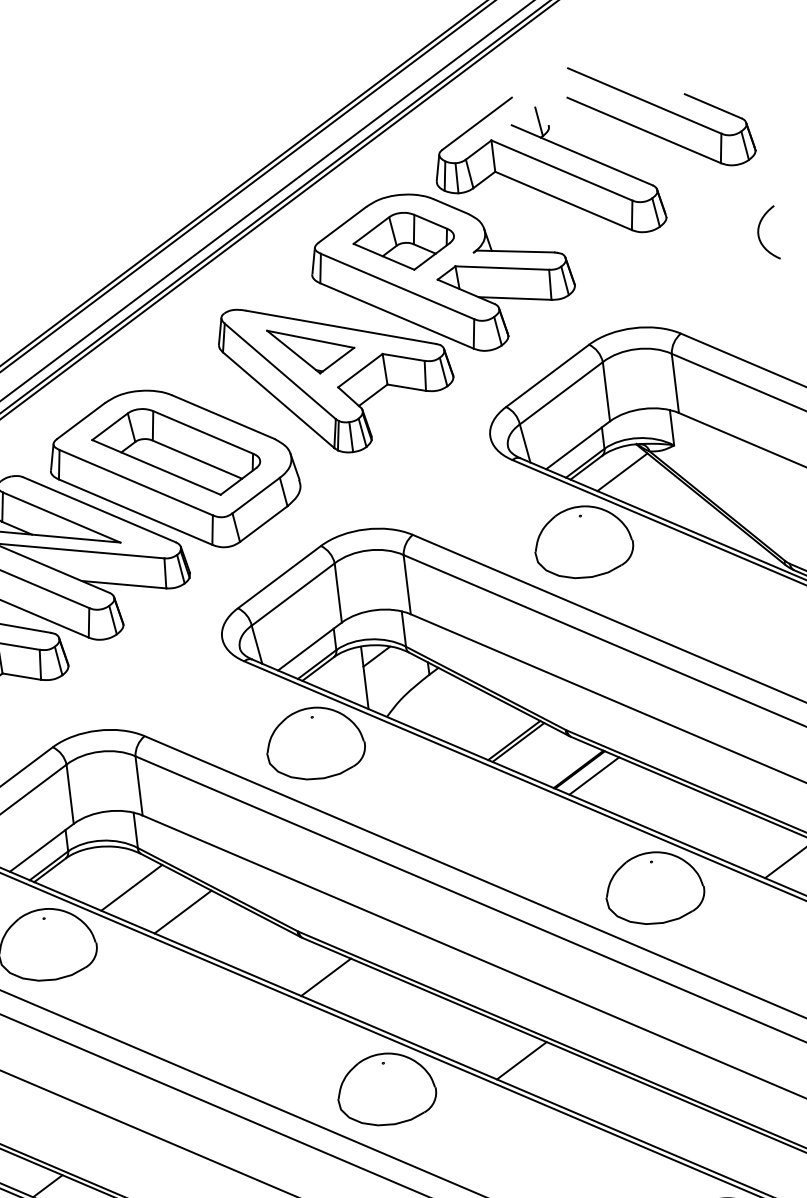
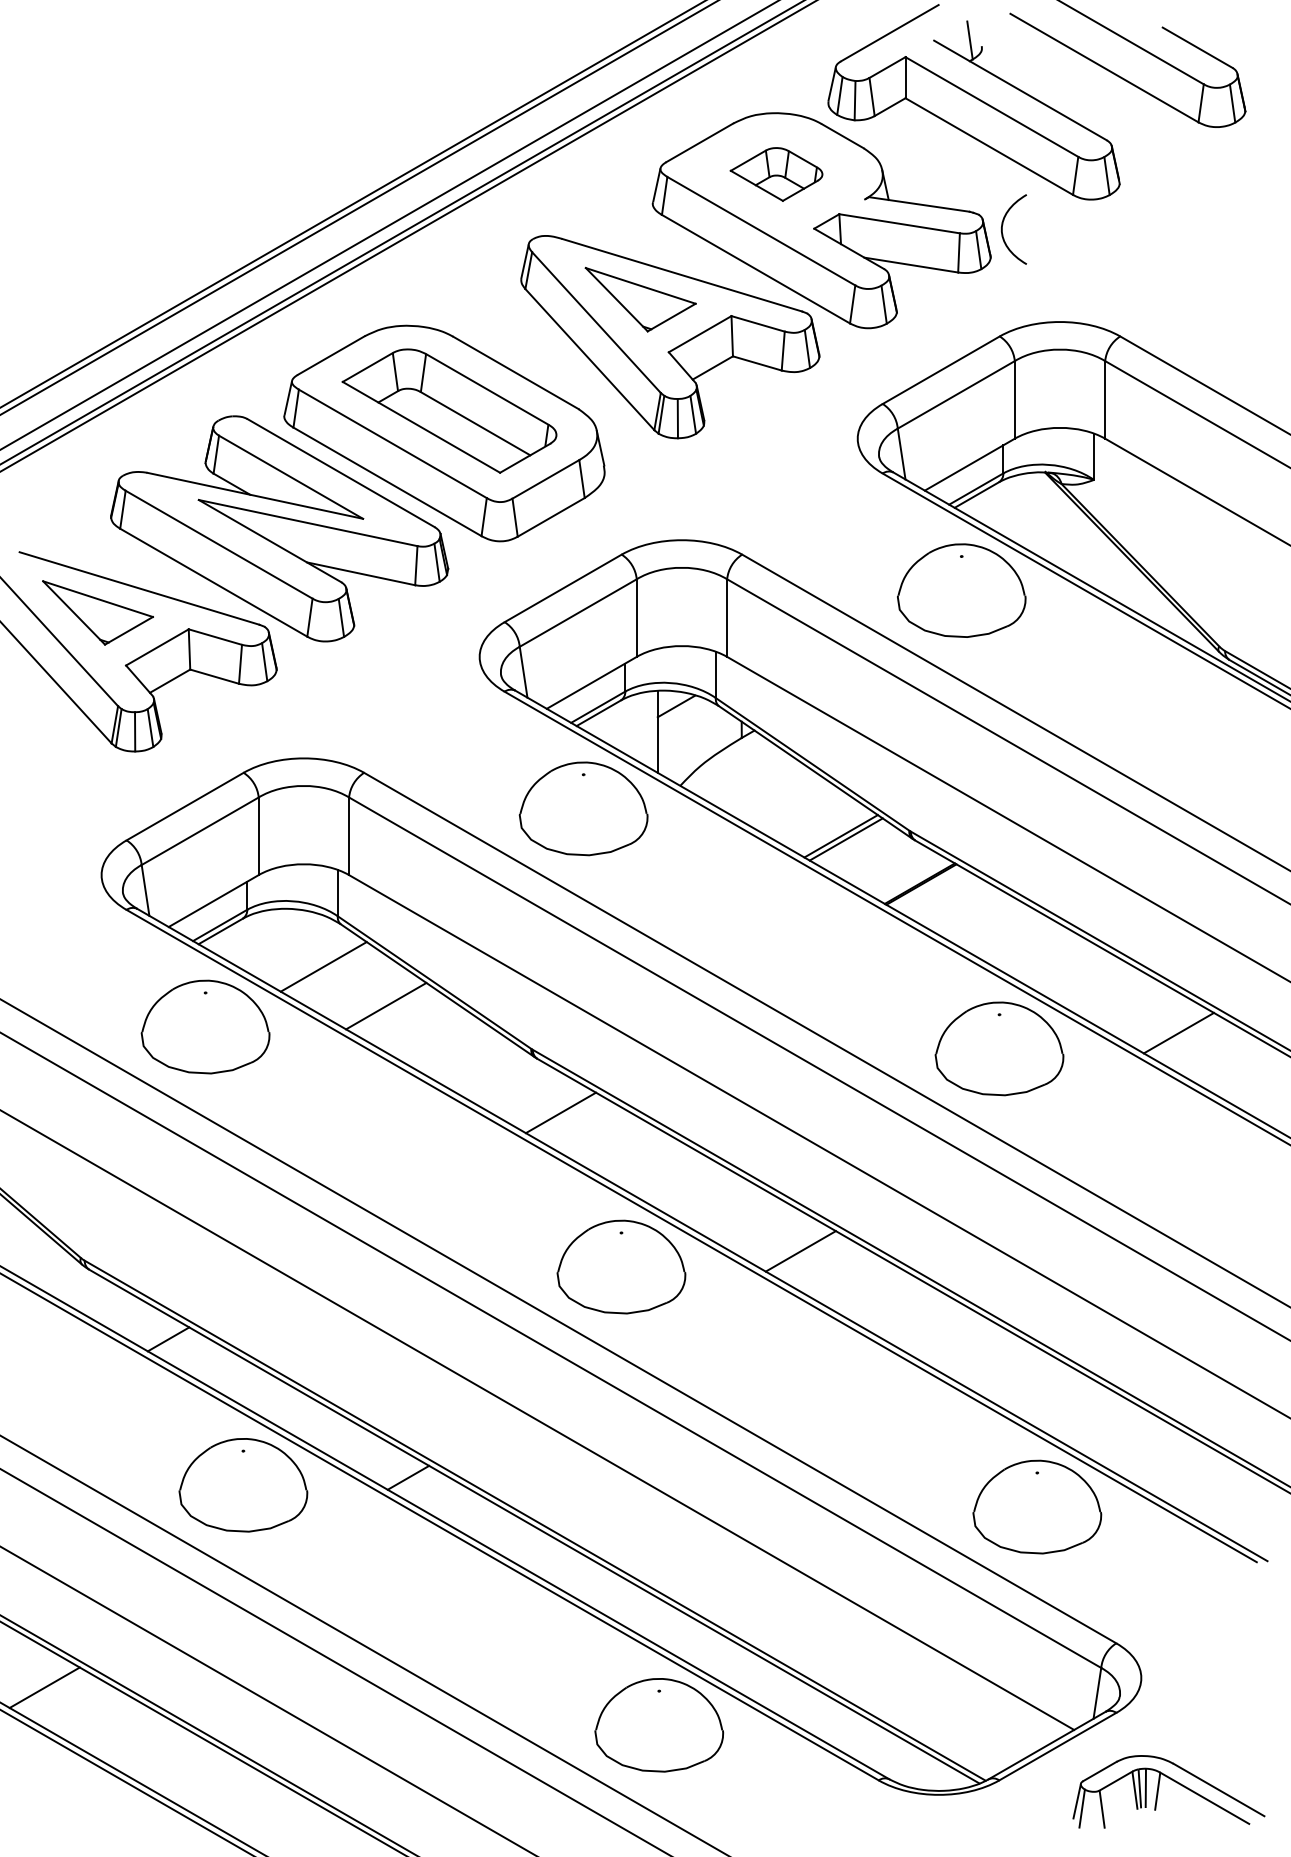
curve: (758, 234) -> (1002, 229), moved
part: (403, 241) -> (776, 174), size x0.7
line: (622, 472) -> (1022, 506), removed
line: (593, 775) -> (938, 894), removed

